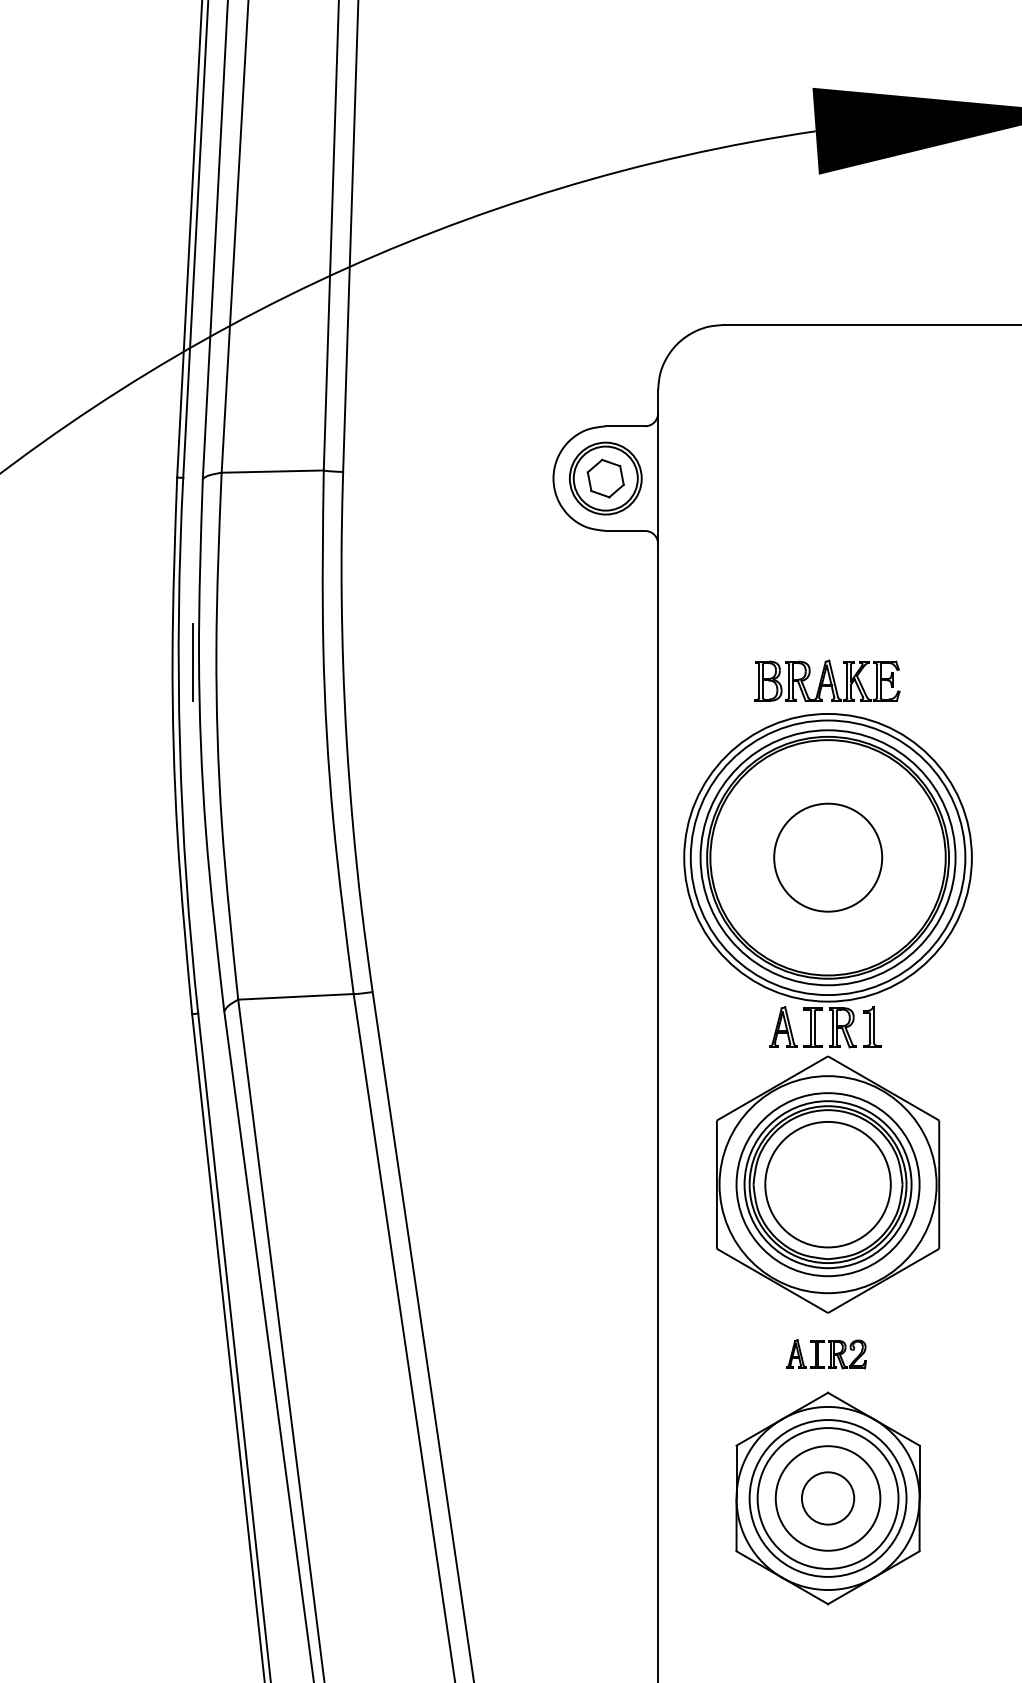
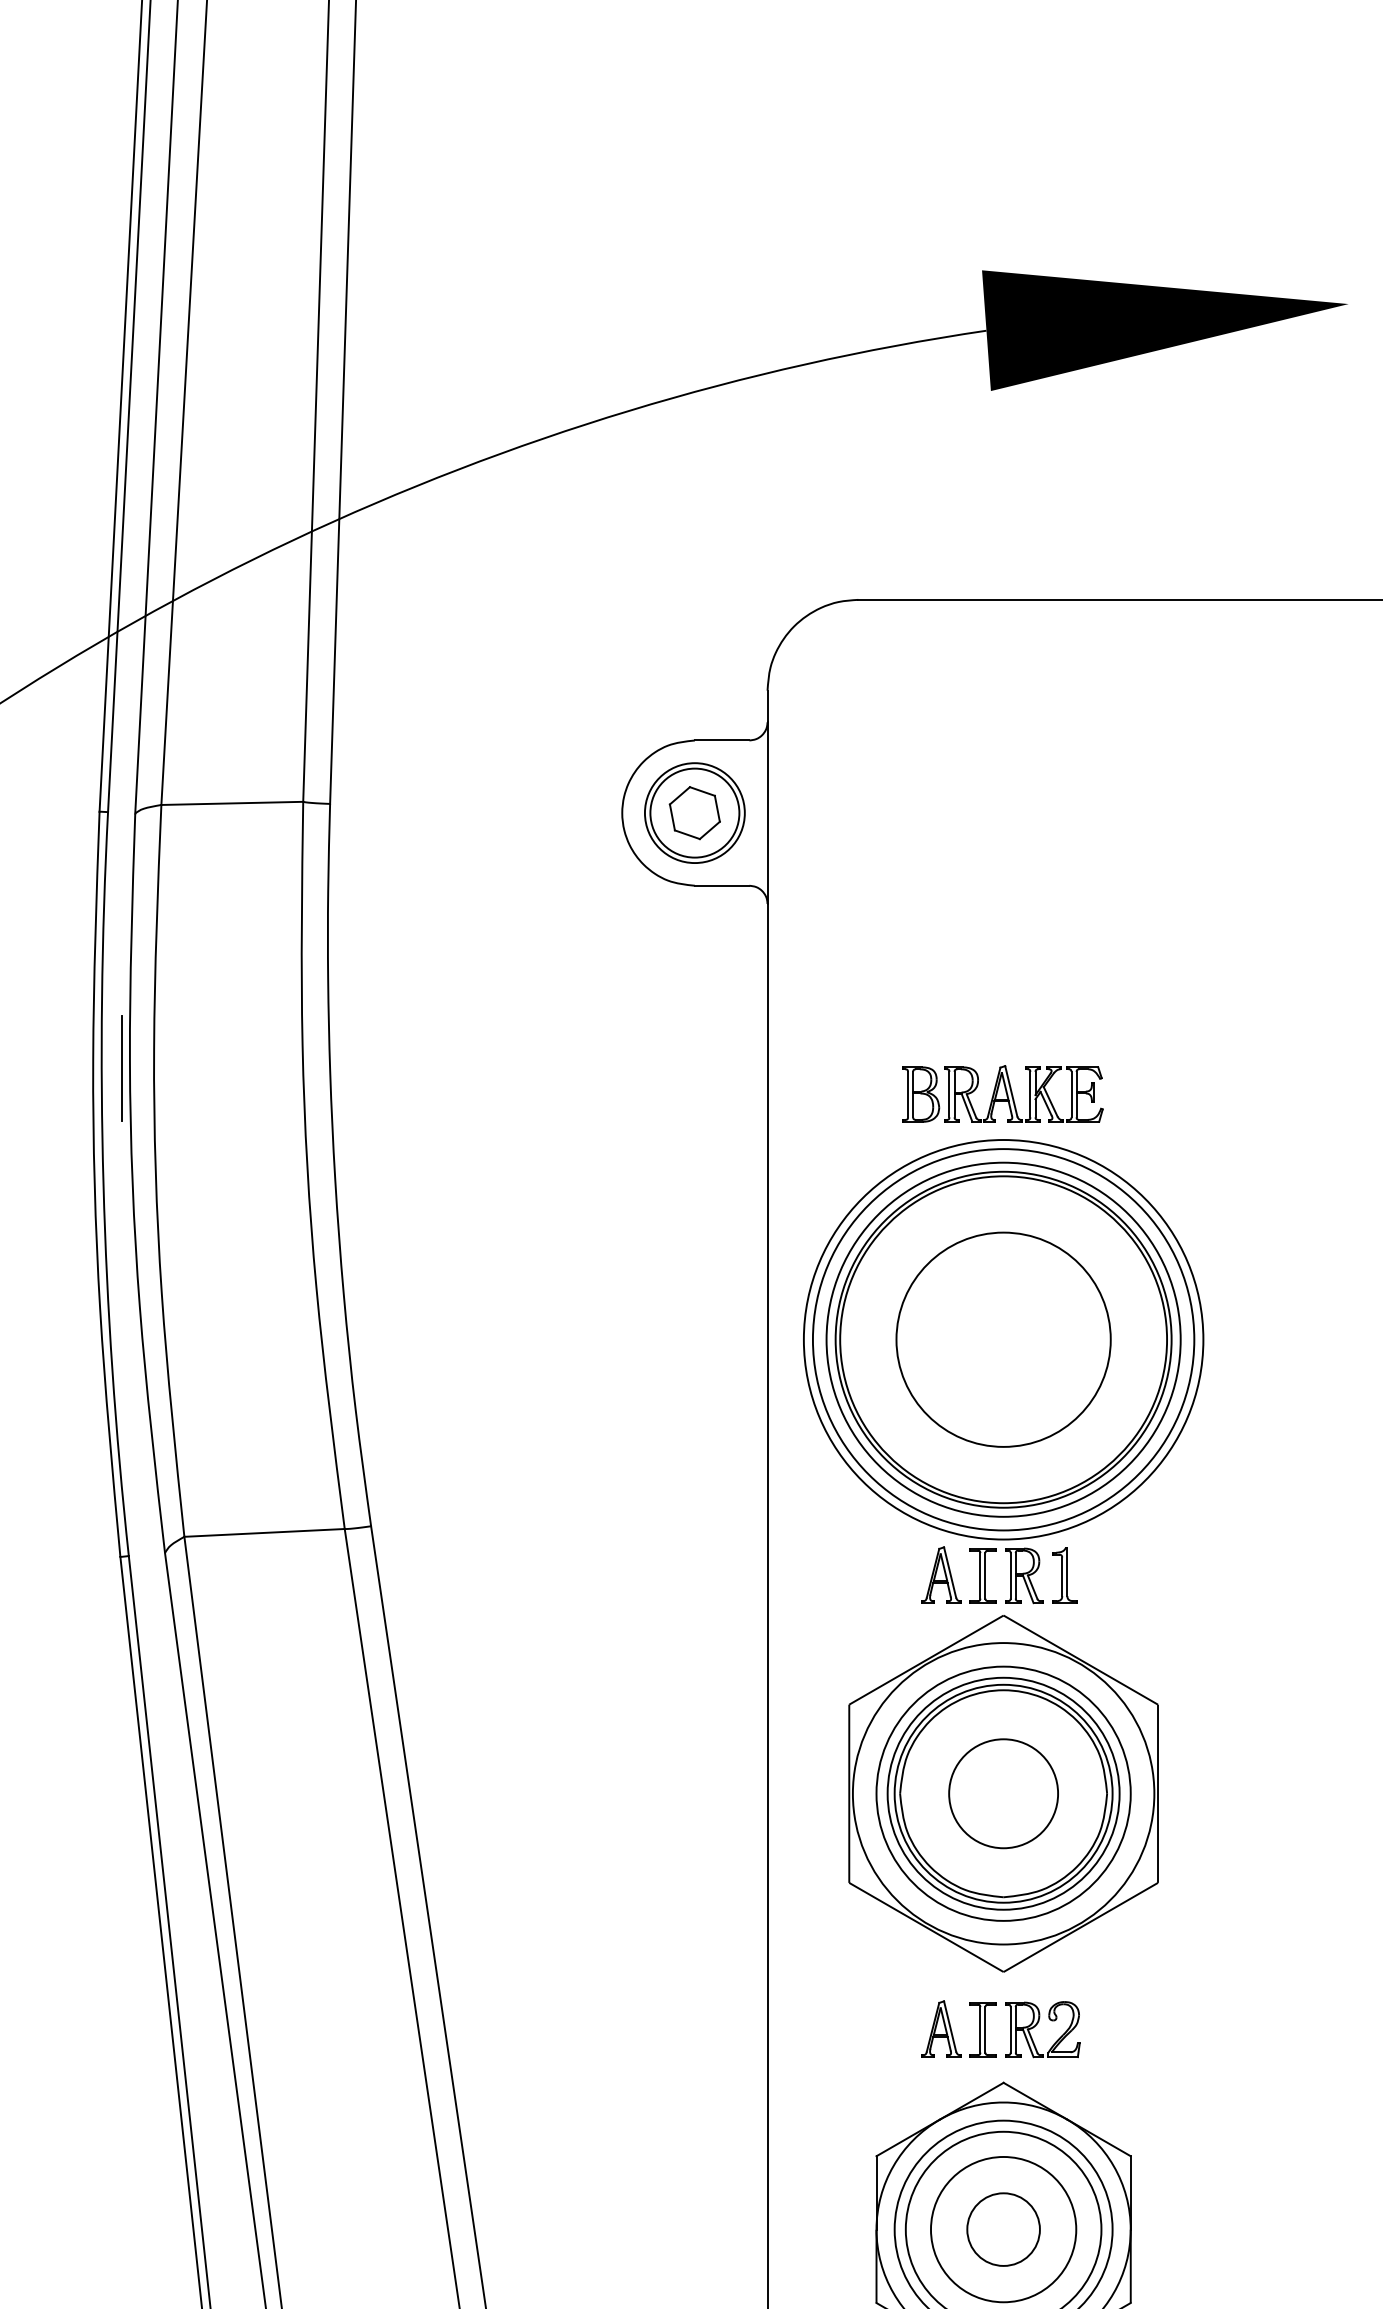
circle: (828, 857) -> (1004, 1339), size x1.43
circle: (827, 1184) -> (1002, 1793), size x0.62
part: (826, 1354) -> (1001, 2029), size x1.43

